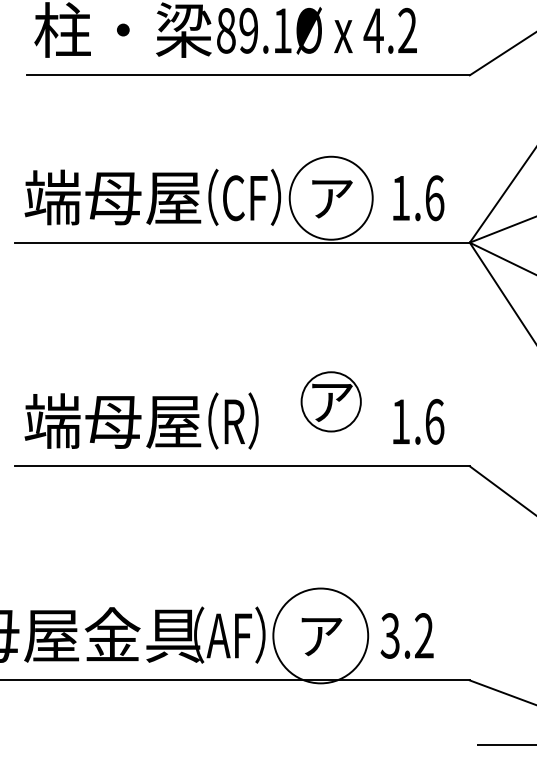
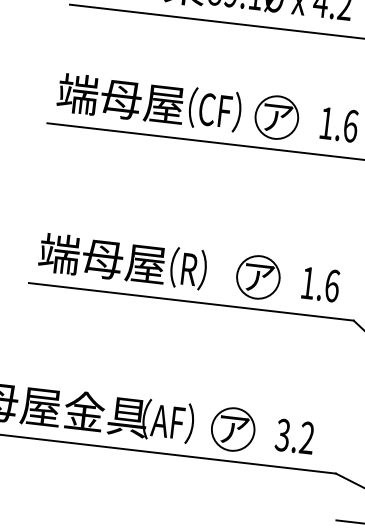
circle: (330, 197) -> (276, 117), size x0.71
part: (330, 401) -> (257, 277), moved
circle: (320, 635) -> (233, 429), size x0.62

